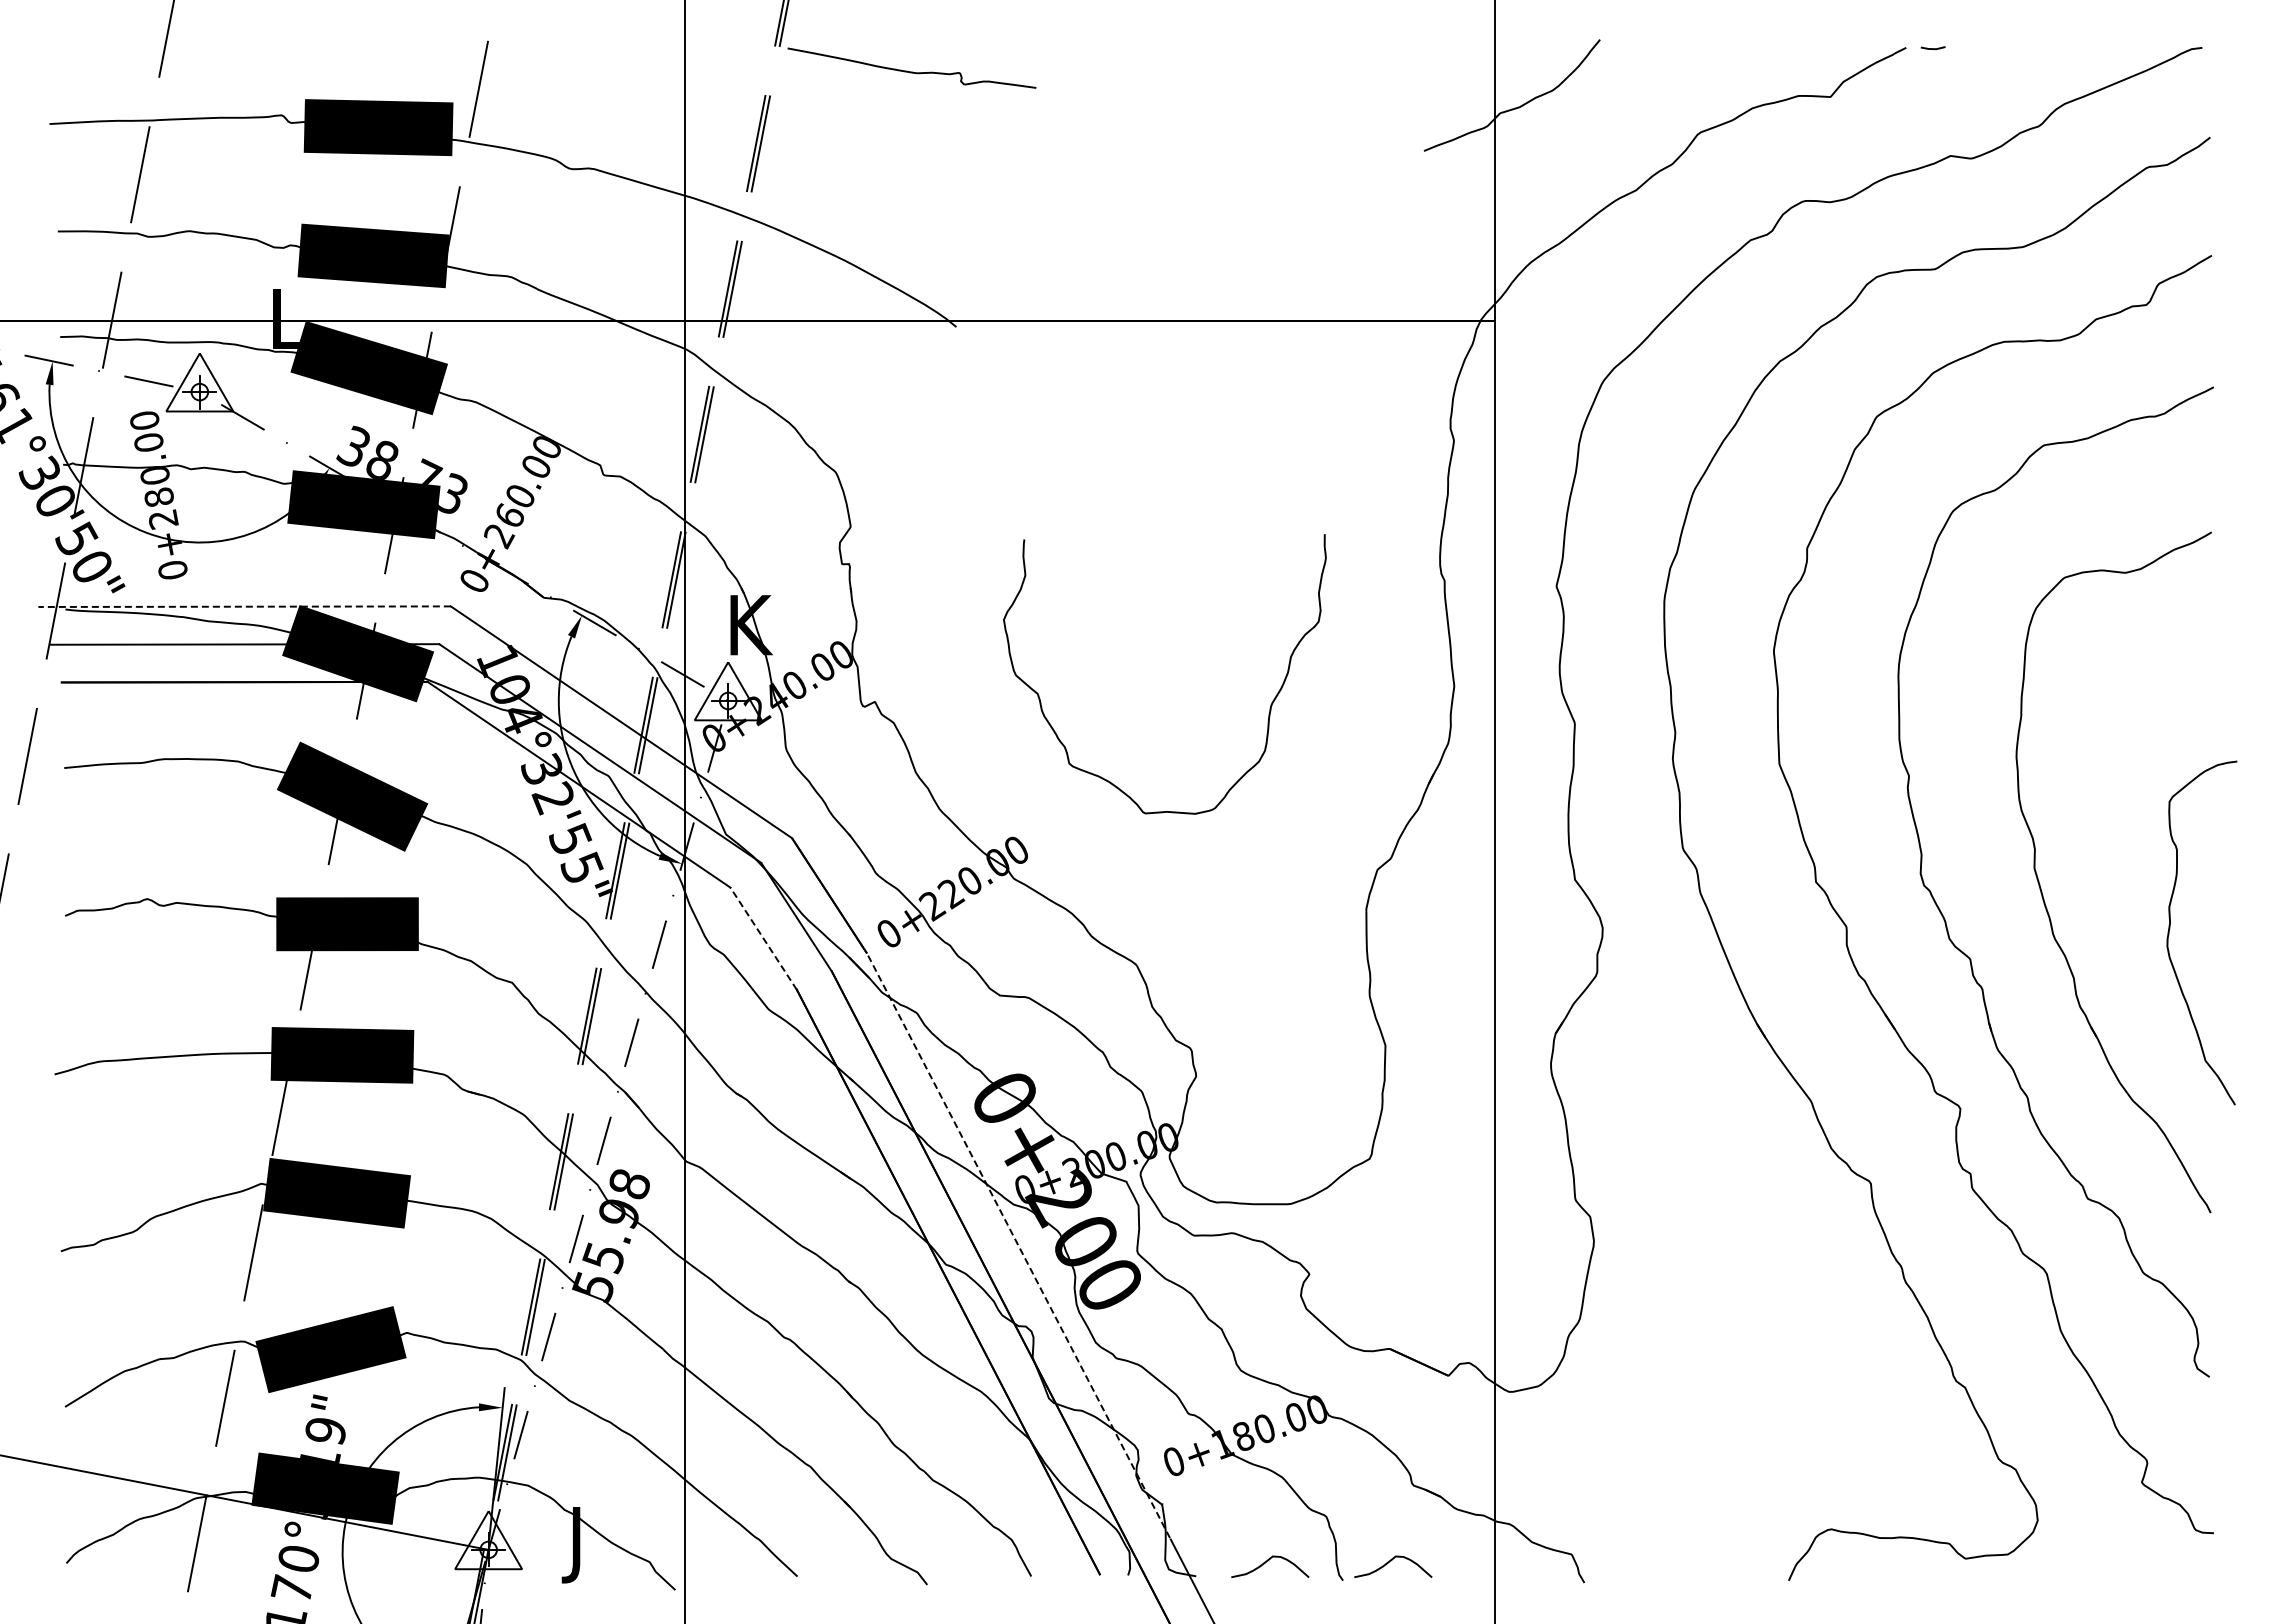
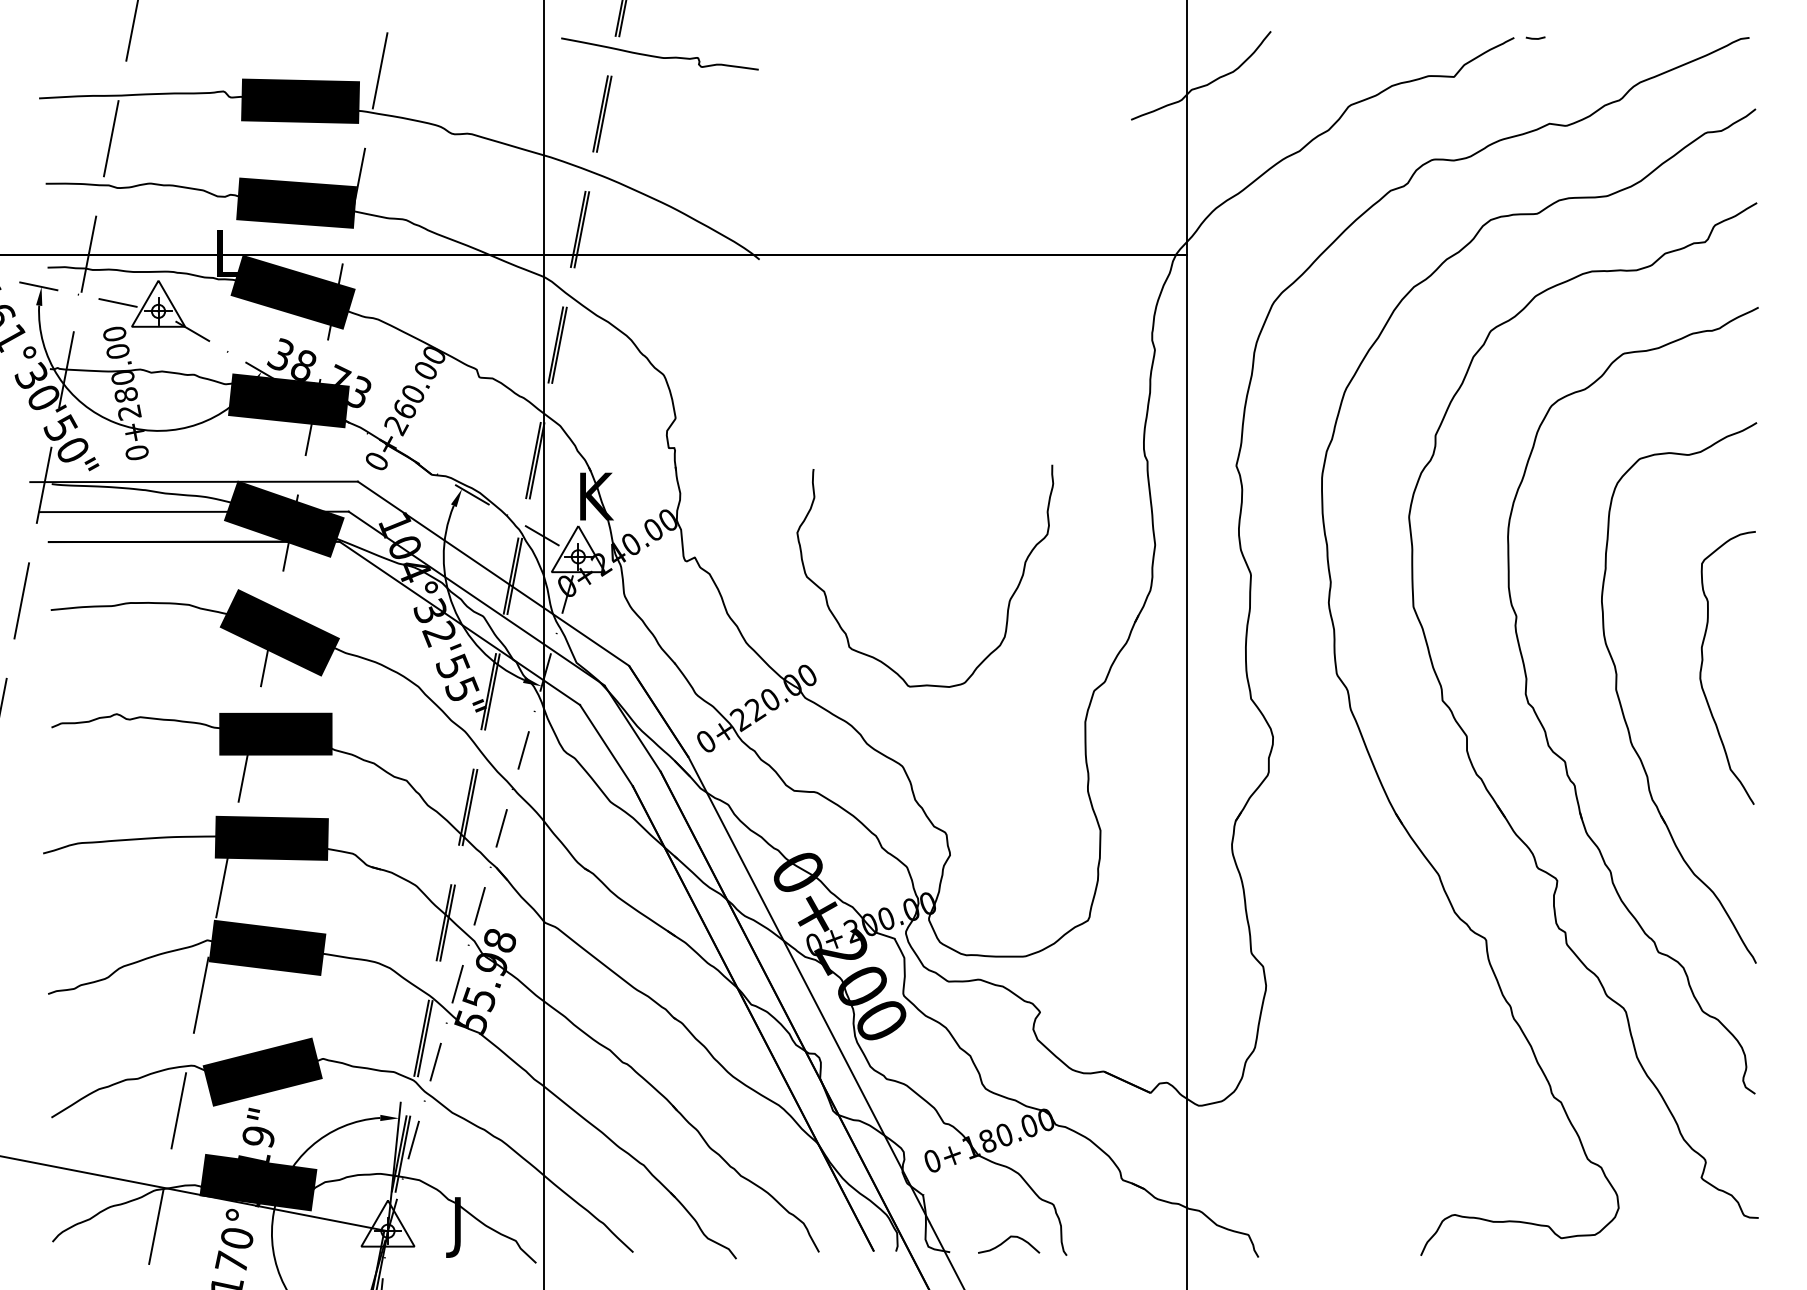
curve: (911, 71) -> (659, 56), moved
line: (244, 606) -> (194, 481), dashed -> solid
curve: (1270, 704) -> (1009, 600), moved
curve: (2170, 928) -> (1702, 664), moved
line: (763, 938) -> (606, 745), dashed -> solid
line: (1018, 1245) -> (808, 989), dashed -> solid
curve: (1391, 1561) -> (1105, 1240), removed

